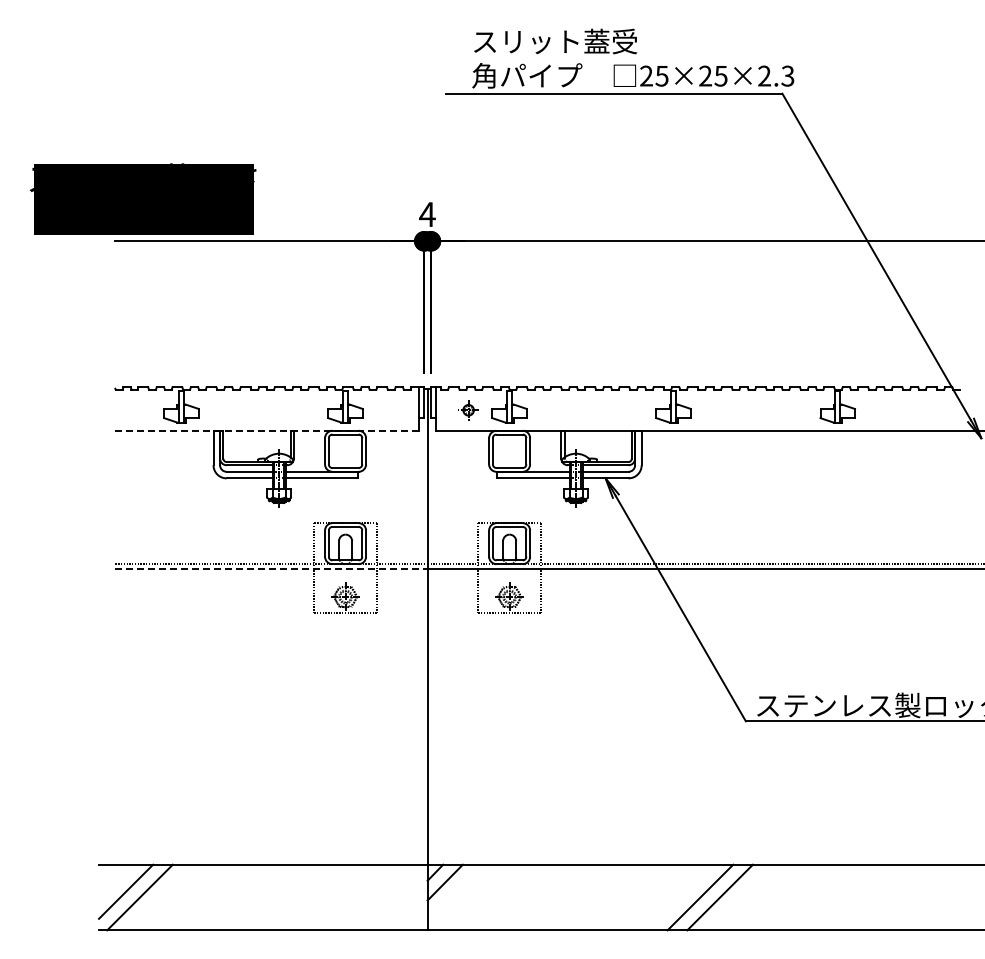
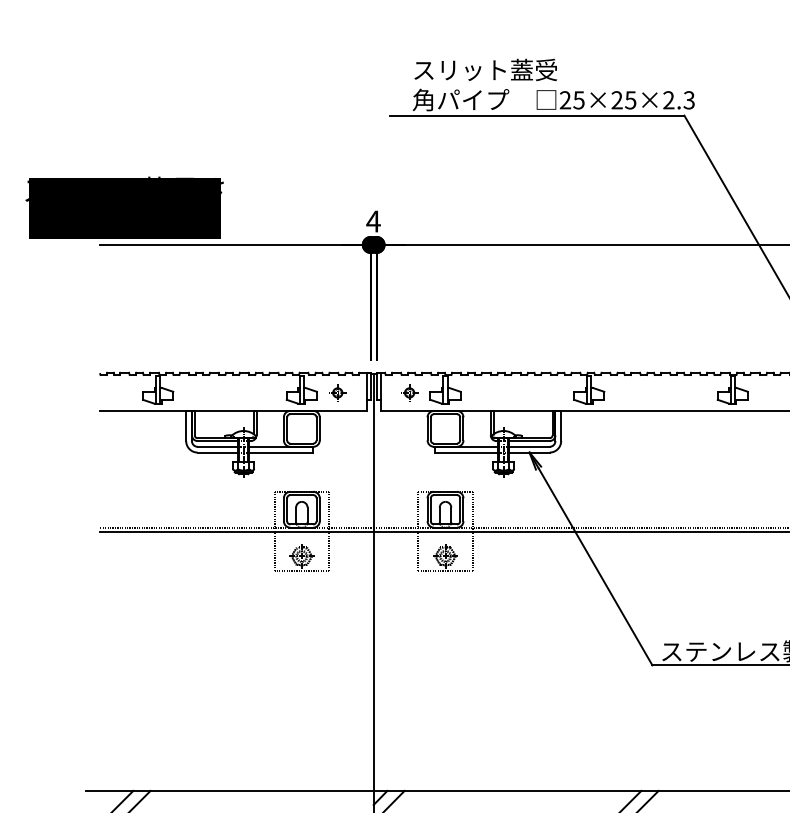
part: (386, 410) -> (337, 393), added
line: (267, 430) -> (233, 410), dashed -> solid
line: (272, 569) -> (237, 532), dashed -> solid

